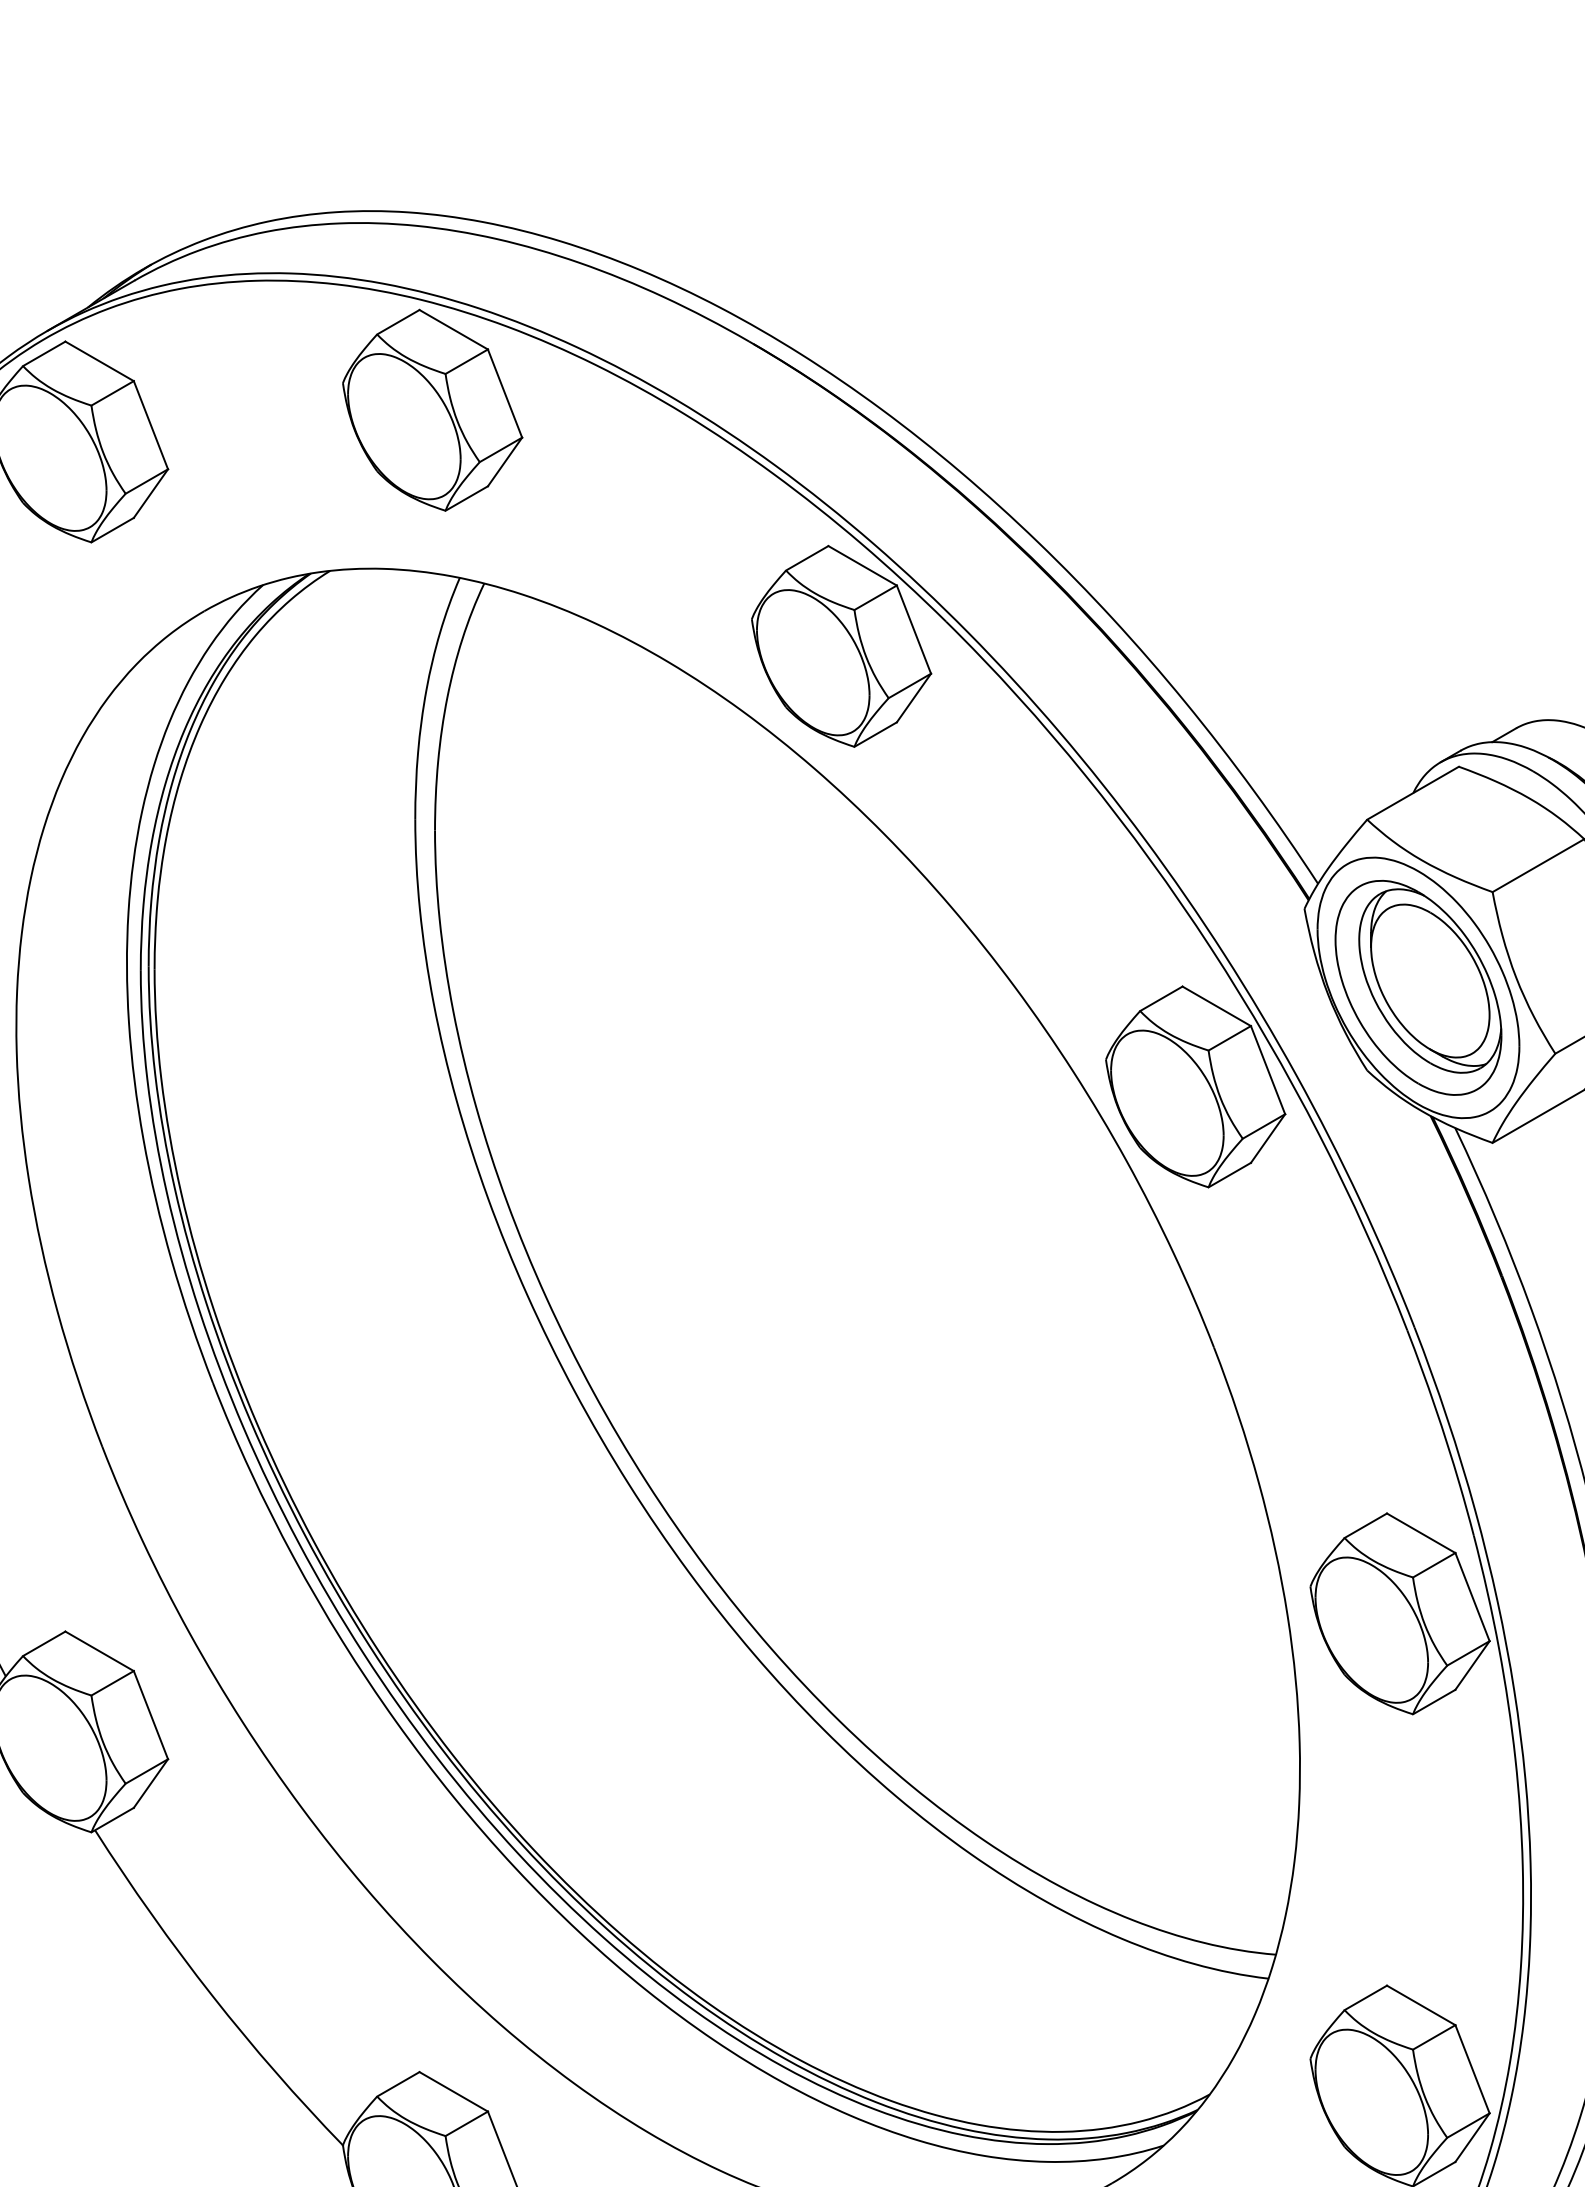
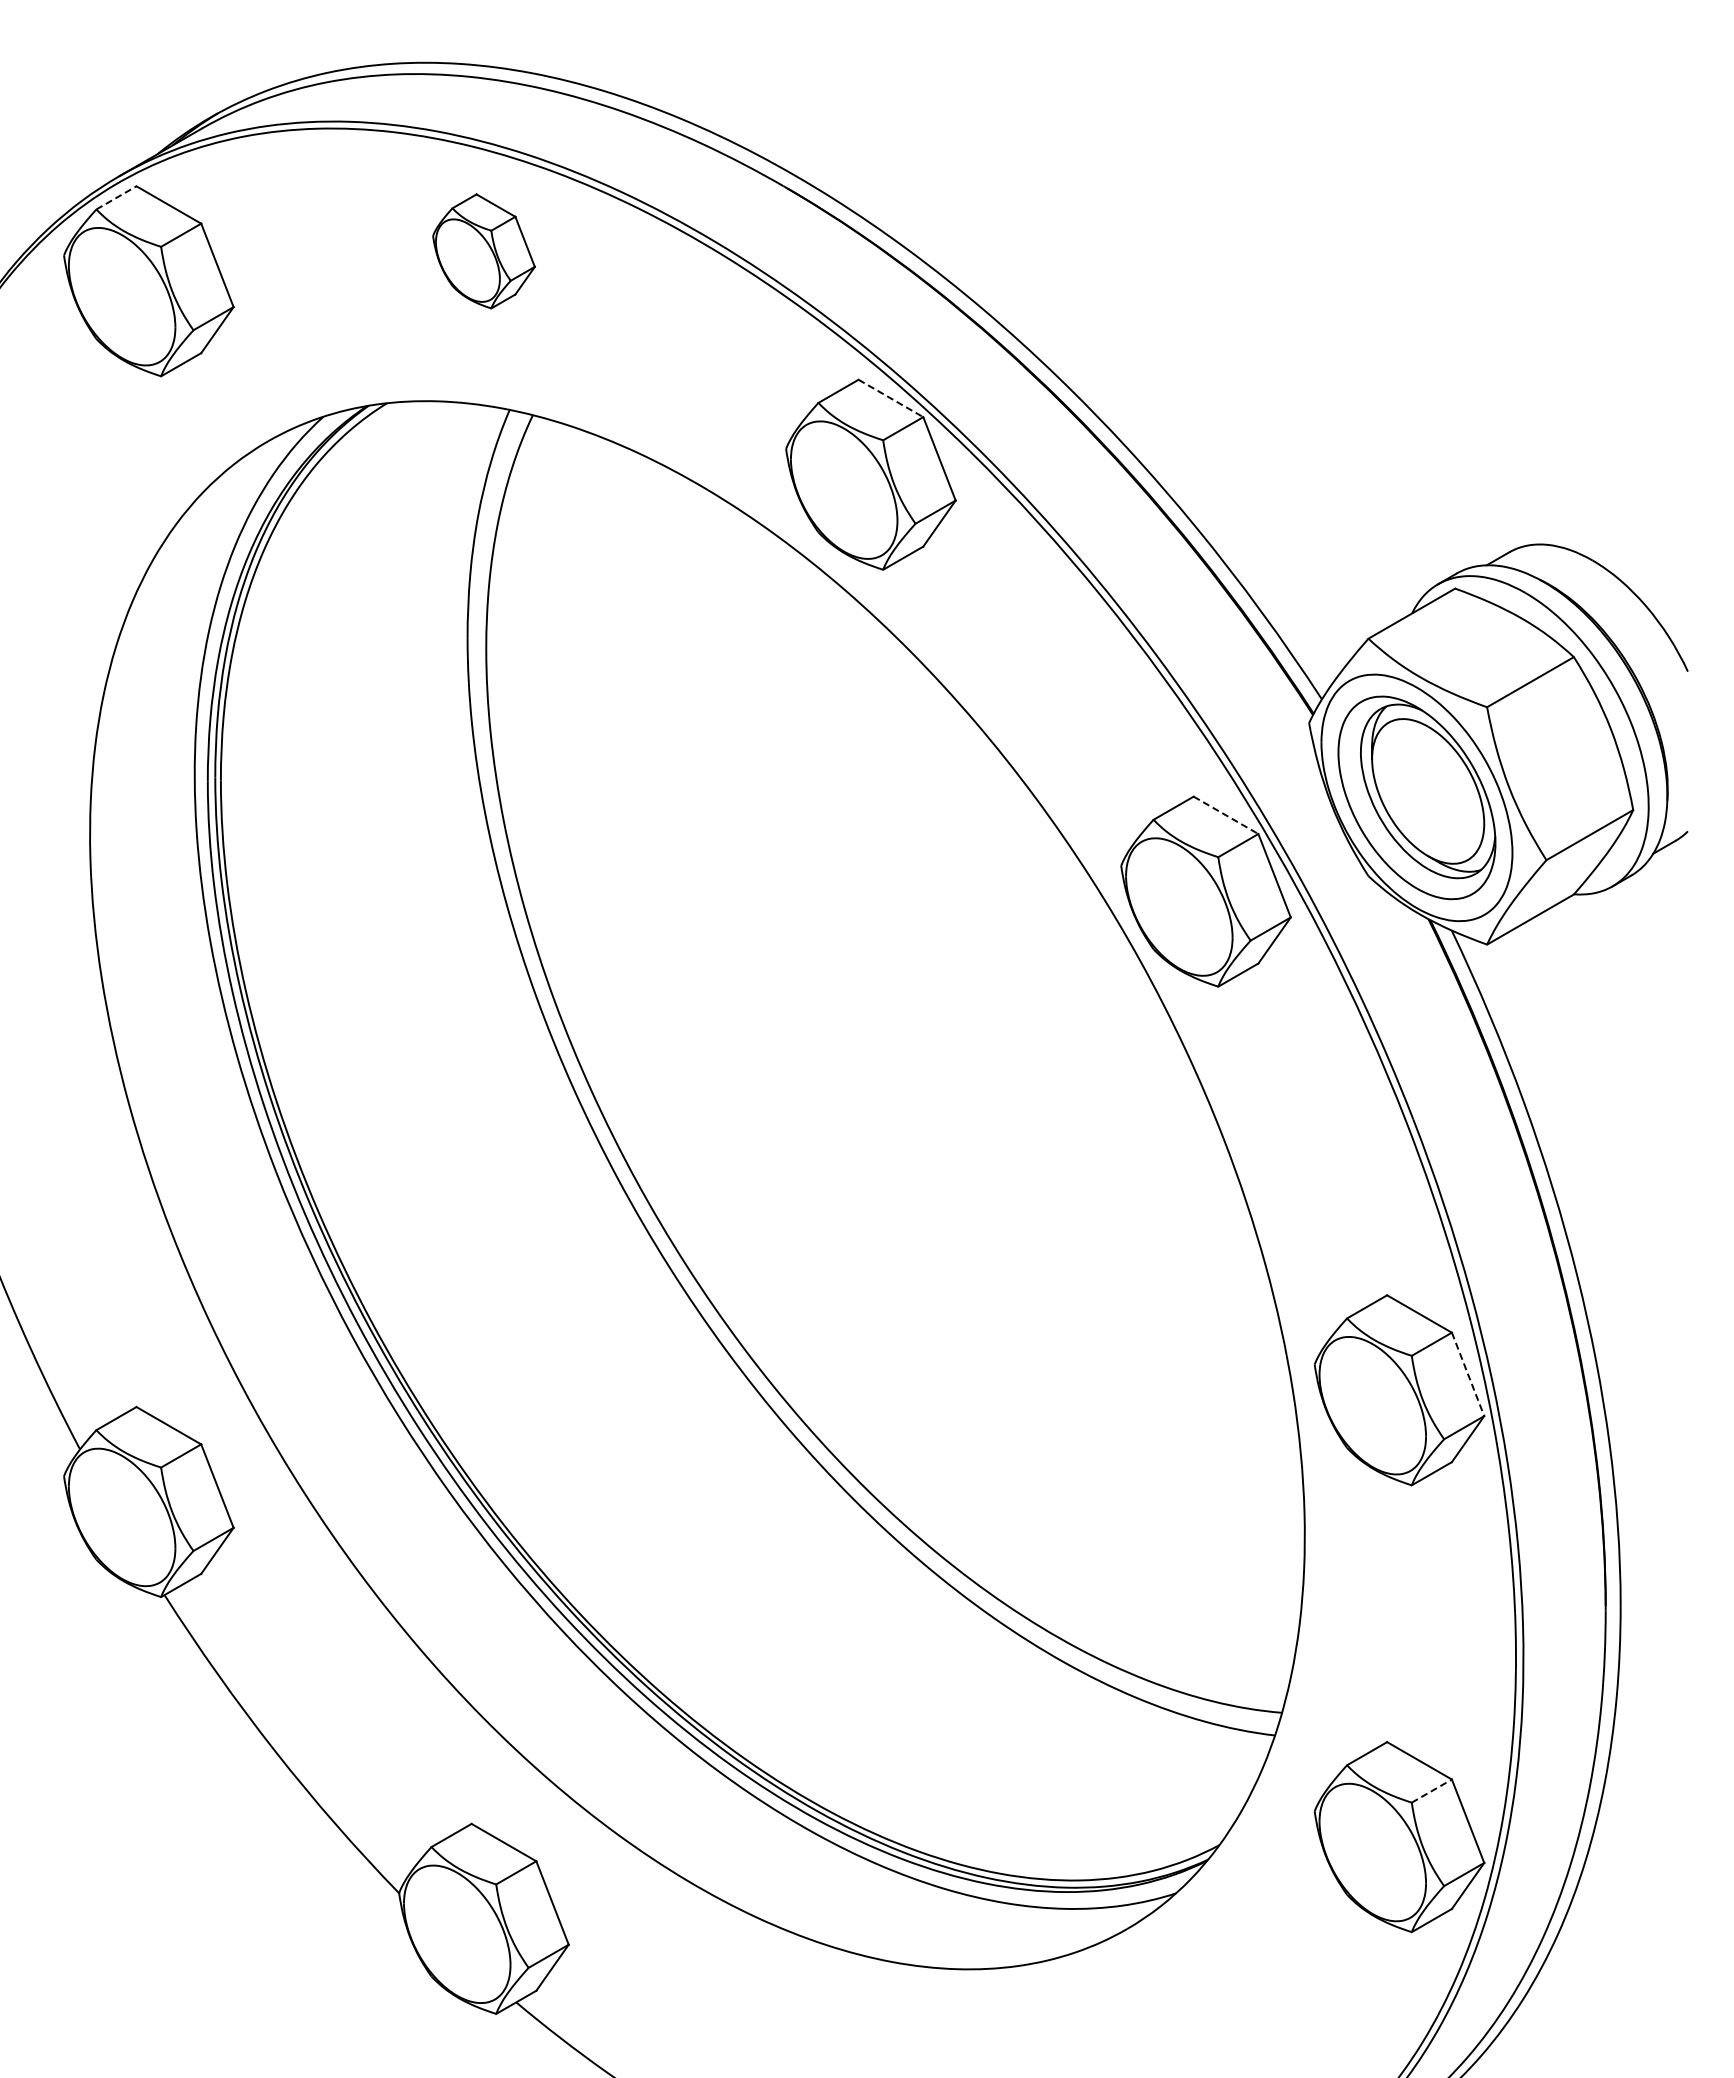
line: (44, 353) -> (116, 197), solid -> dashed
part: (432, 410) -> (483, 251), size x0.6
line: (863, 565) -> (891, 398), solid -> dashed
line: (1217, 1006) -> (1226, 815), solid -> dashed
line: (1472, 1597) -> (1468, 1374), solid -> dashed
line: (1434, 2036) -> (1432, 1790), solid -> dashed

